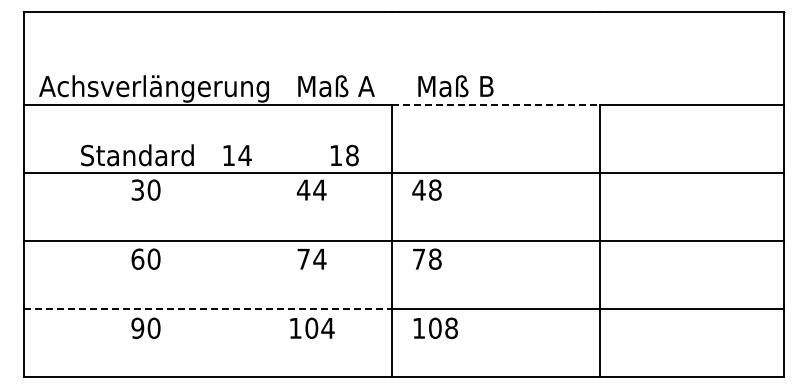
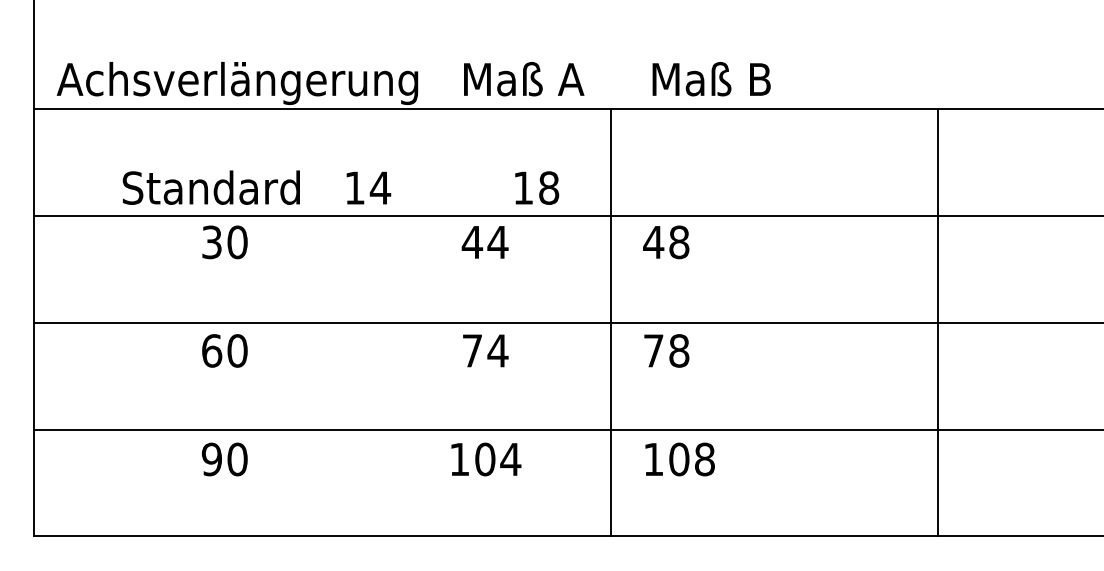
line: (496, 105) -> (775, 109), dashed -> solid
line: (207, 309) -> (321, 429), dashed -> solid

